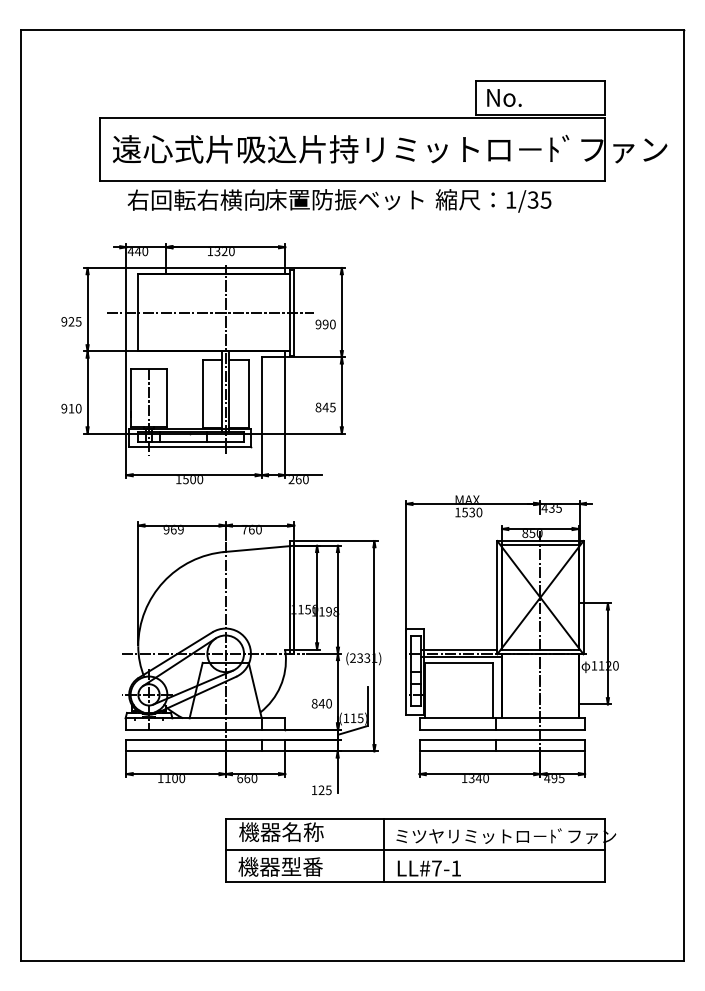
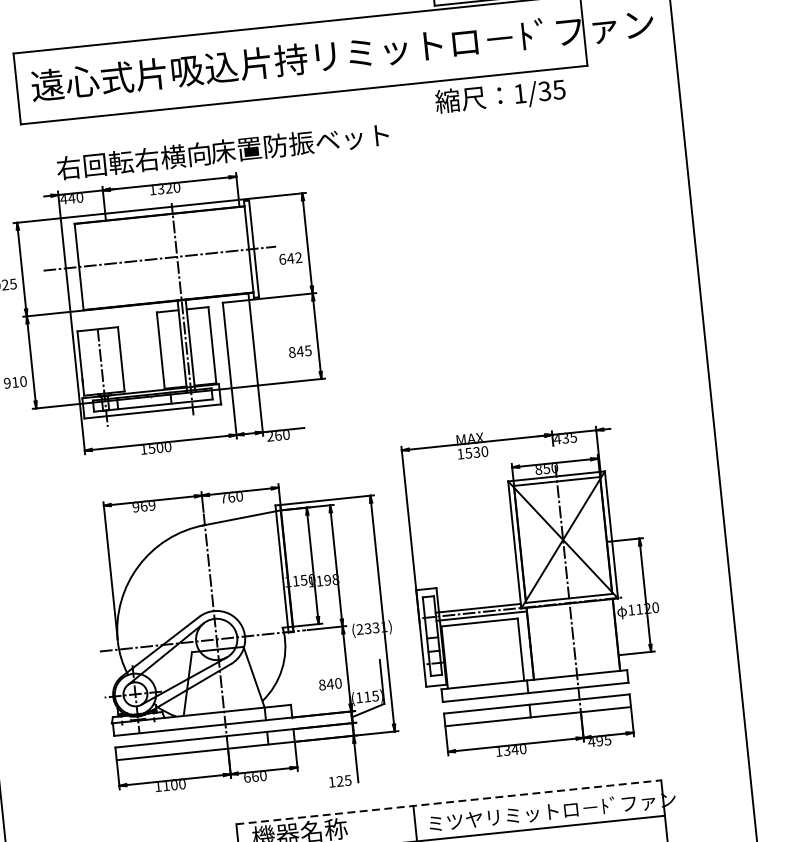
text: (275, 199) -> (222, 151), moved
text: (493, 200) -> (500, 96), moved
text: (325, 324) -> (290, 258), 990 -> 642
line: (416, 818) -> (449, 801), solid -> dashed

